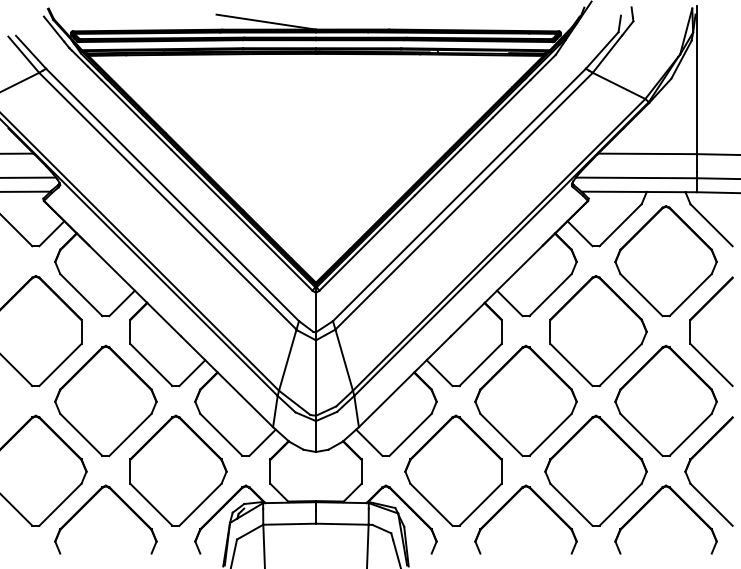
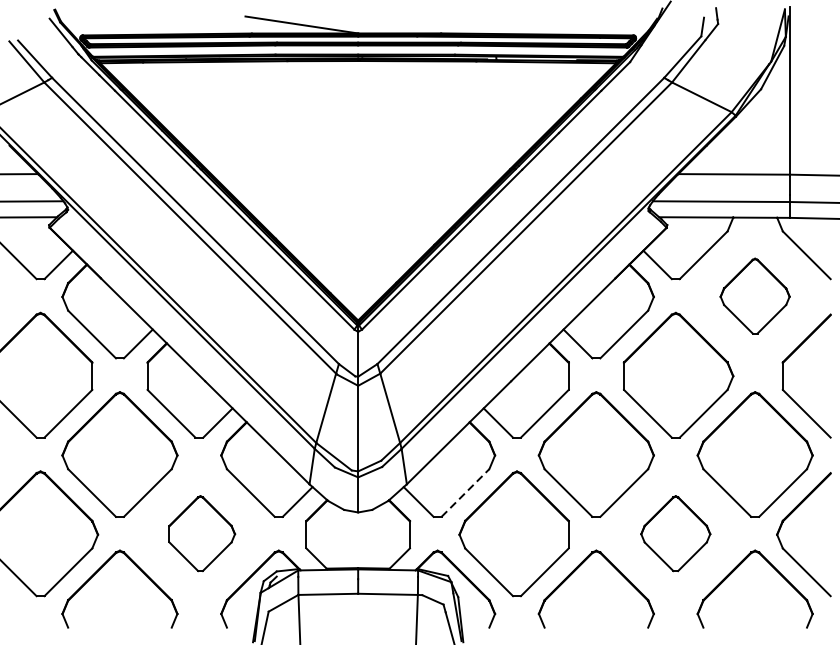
part: (665, 261) -> (754, 296), size x0.6
line: (410, 434) -> (465, 492), solid -> dashed
part: (178, 470) -> (202, 533), size x0.6
part: (595, 470) -> (675, 533), size x0.6

